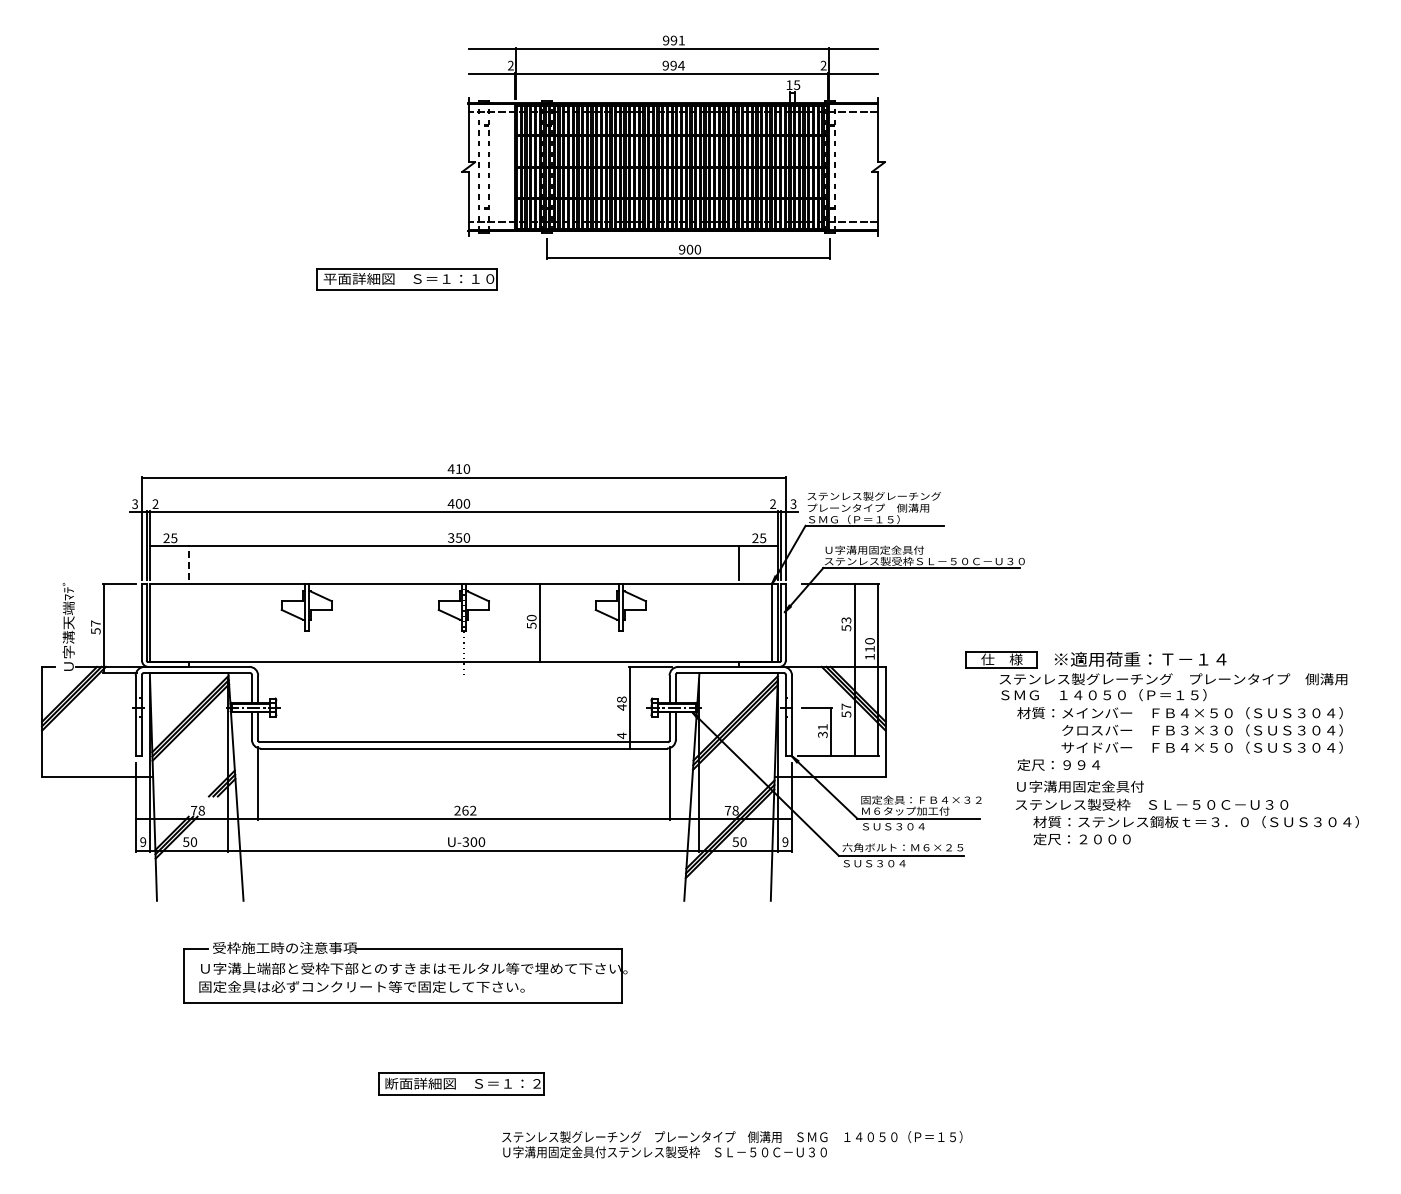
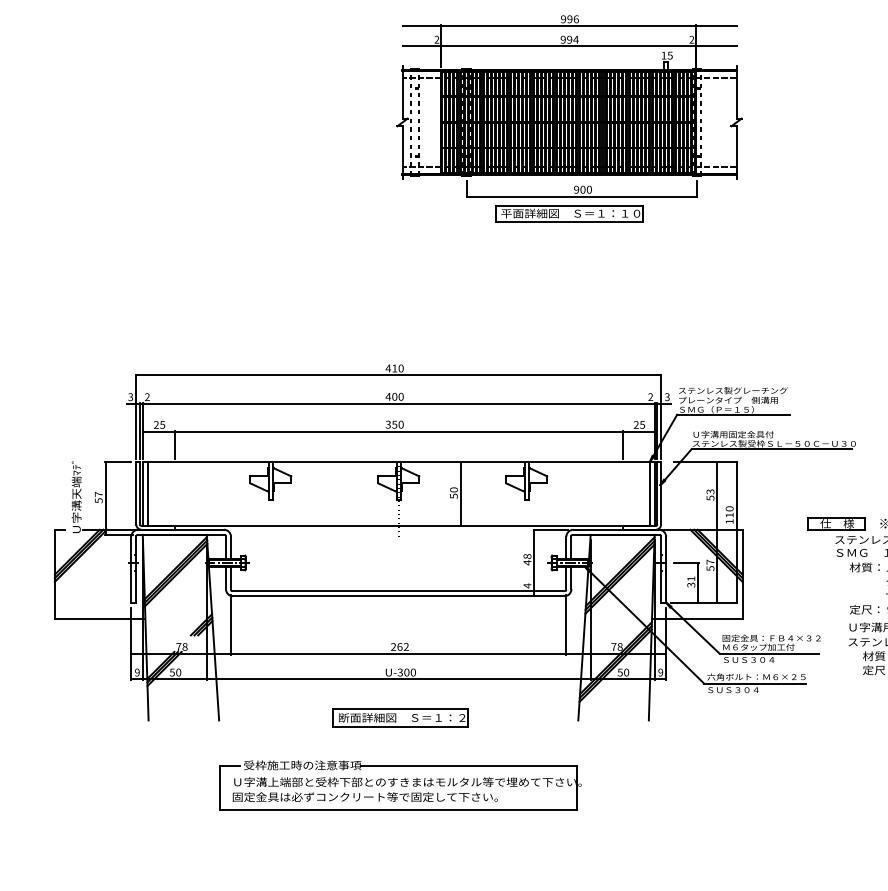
text: (681, 40) -> (576, 19), 991 -> 996
part: (406, 279) -> (568, 214), moved
line: (189, 562) -> (175, 444), dashed -> solid
line: (156, 622) -> (148, 493), added
part: (405, 972) -> (400, 785), moved
part: (461, 1083) -> (400, 717), moved

